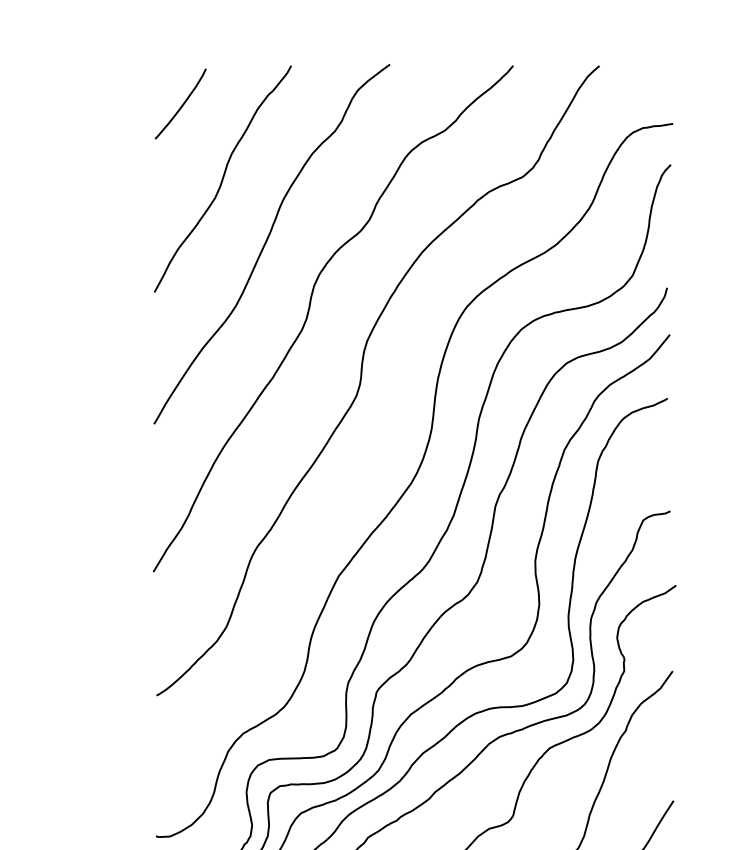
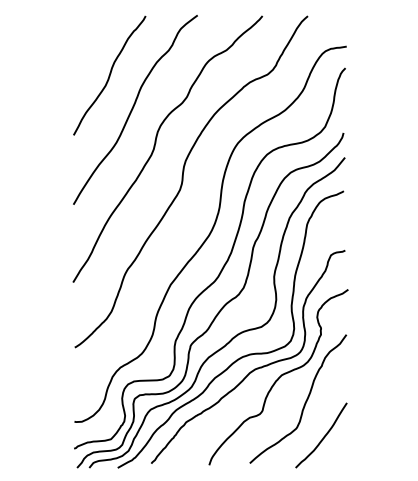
curve: (182, 102) -> (88, 35), removed

